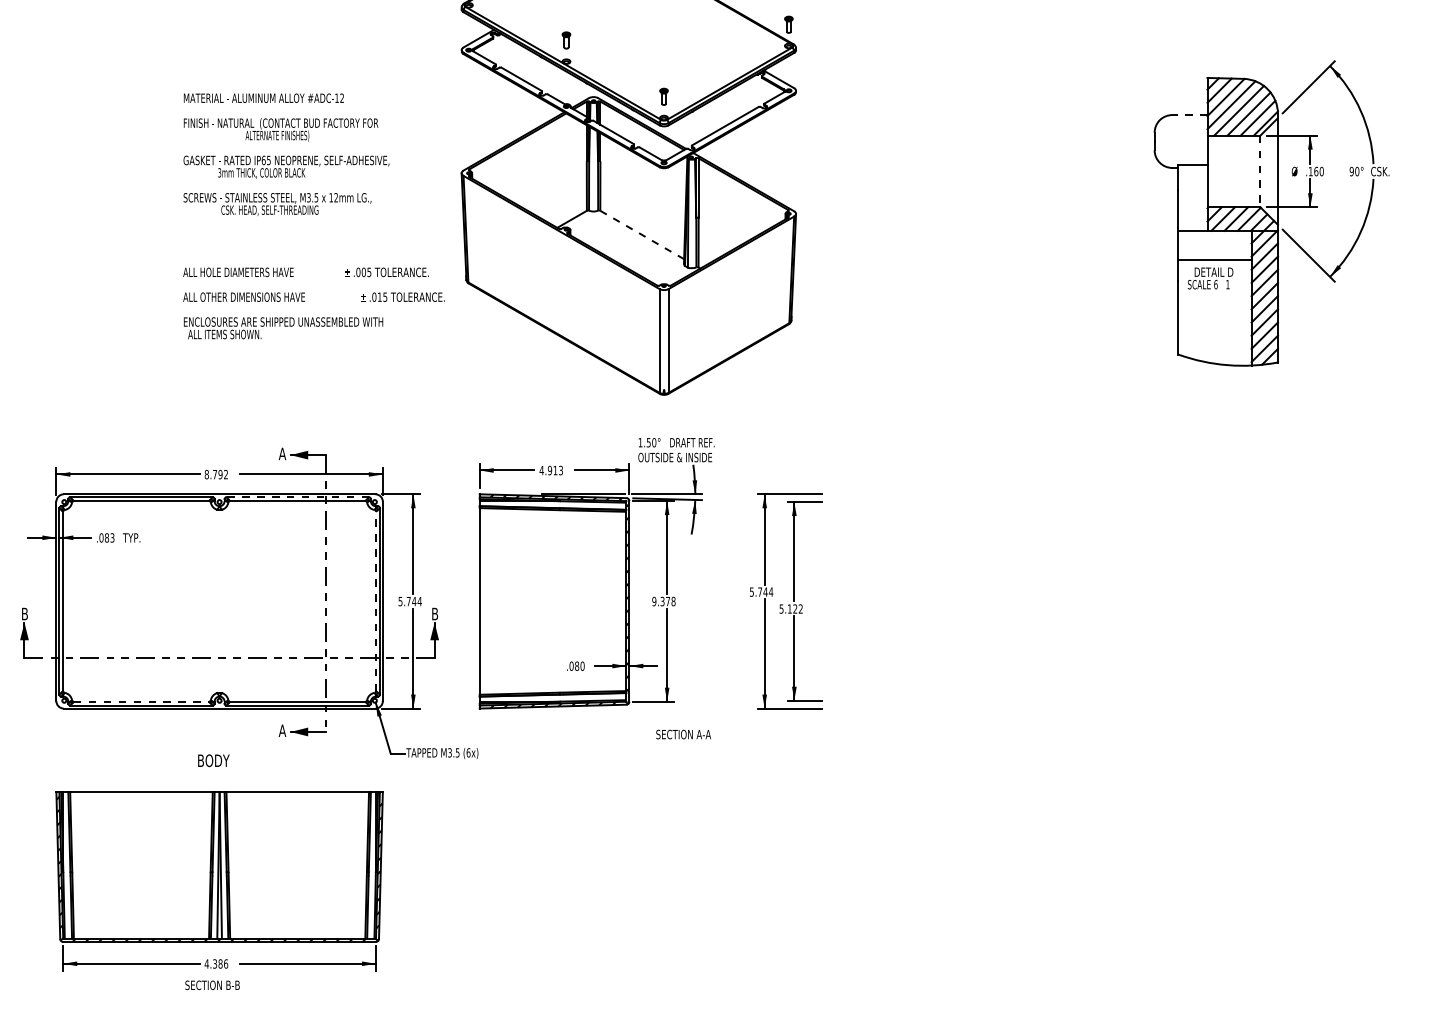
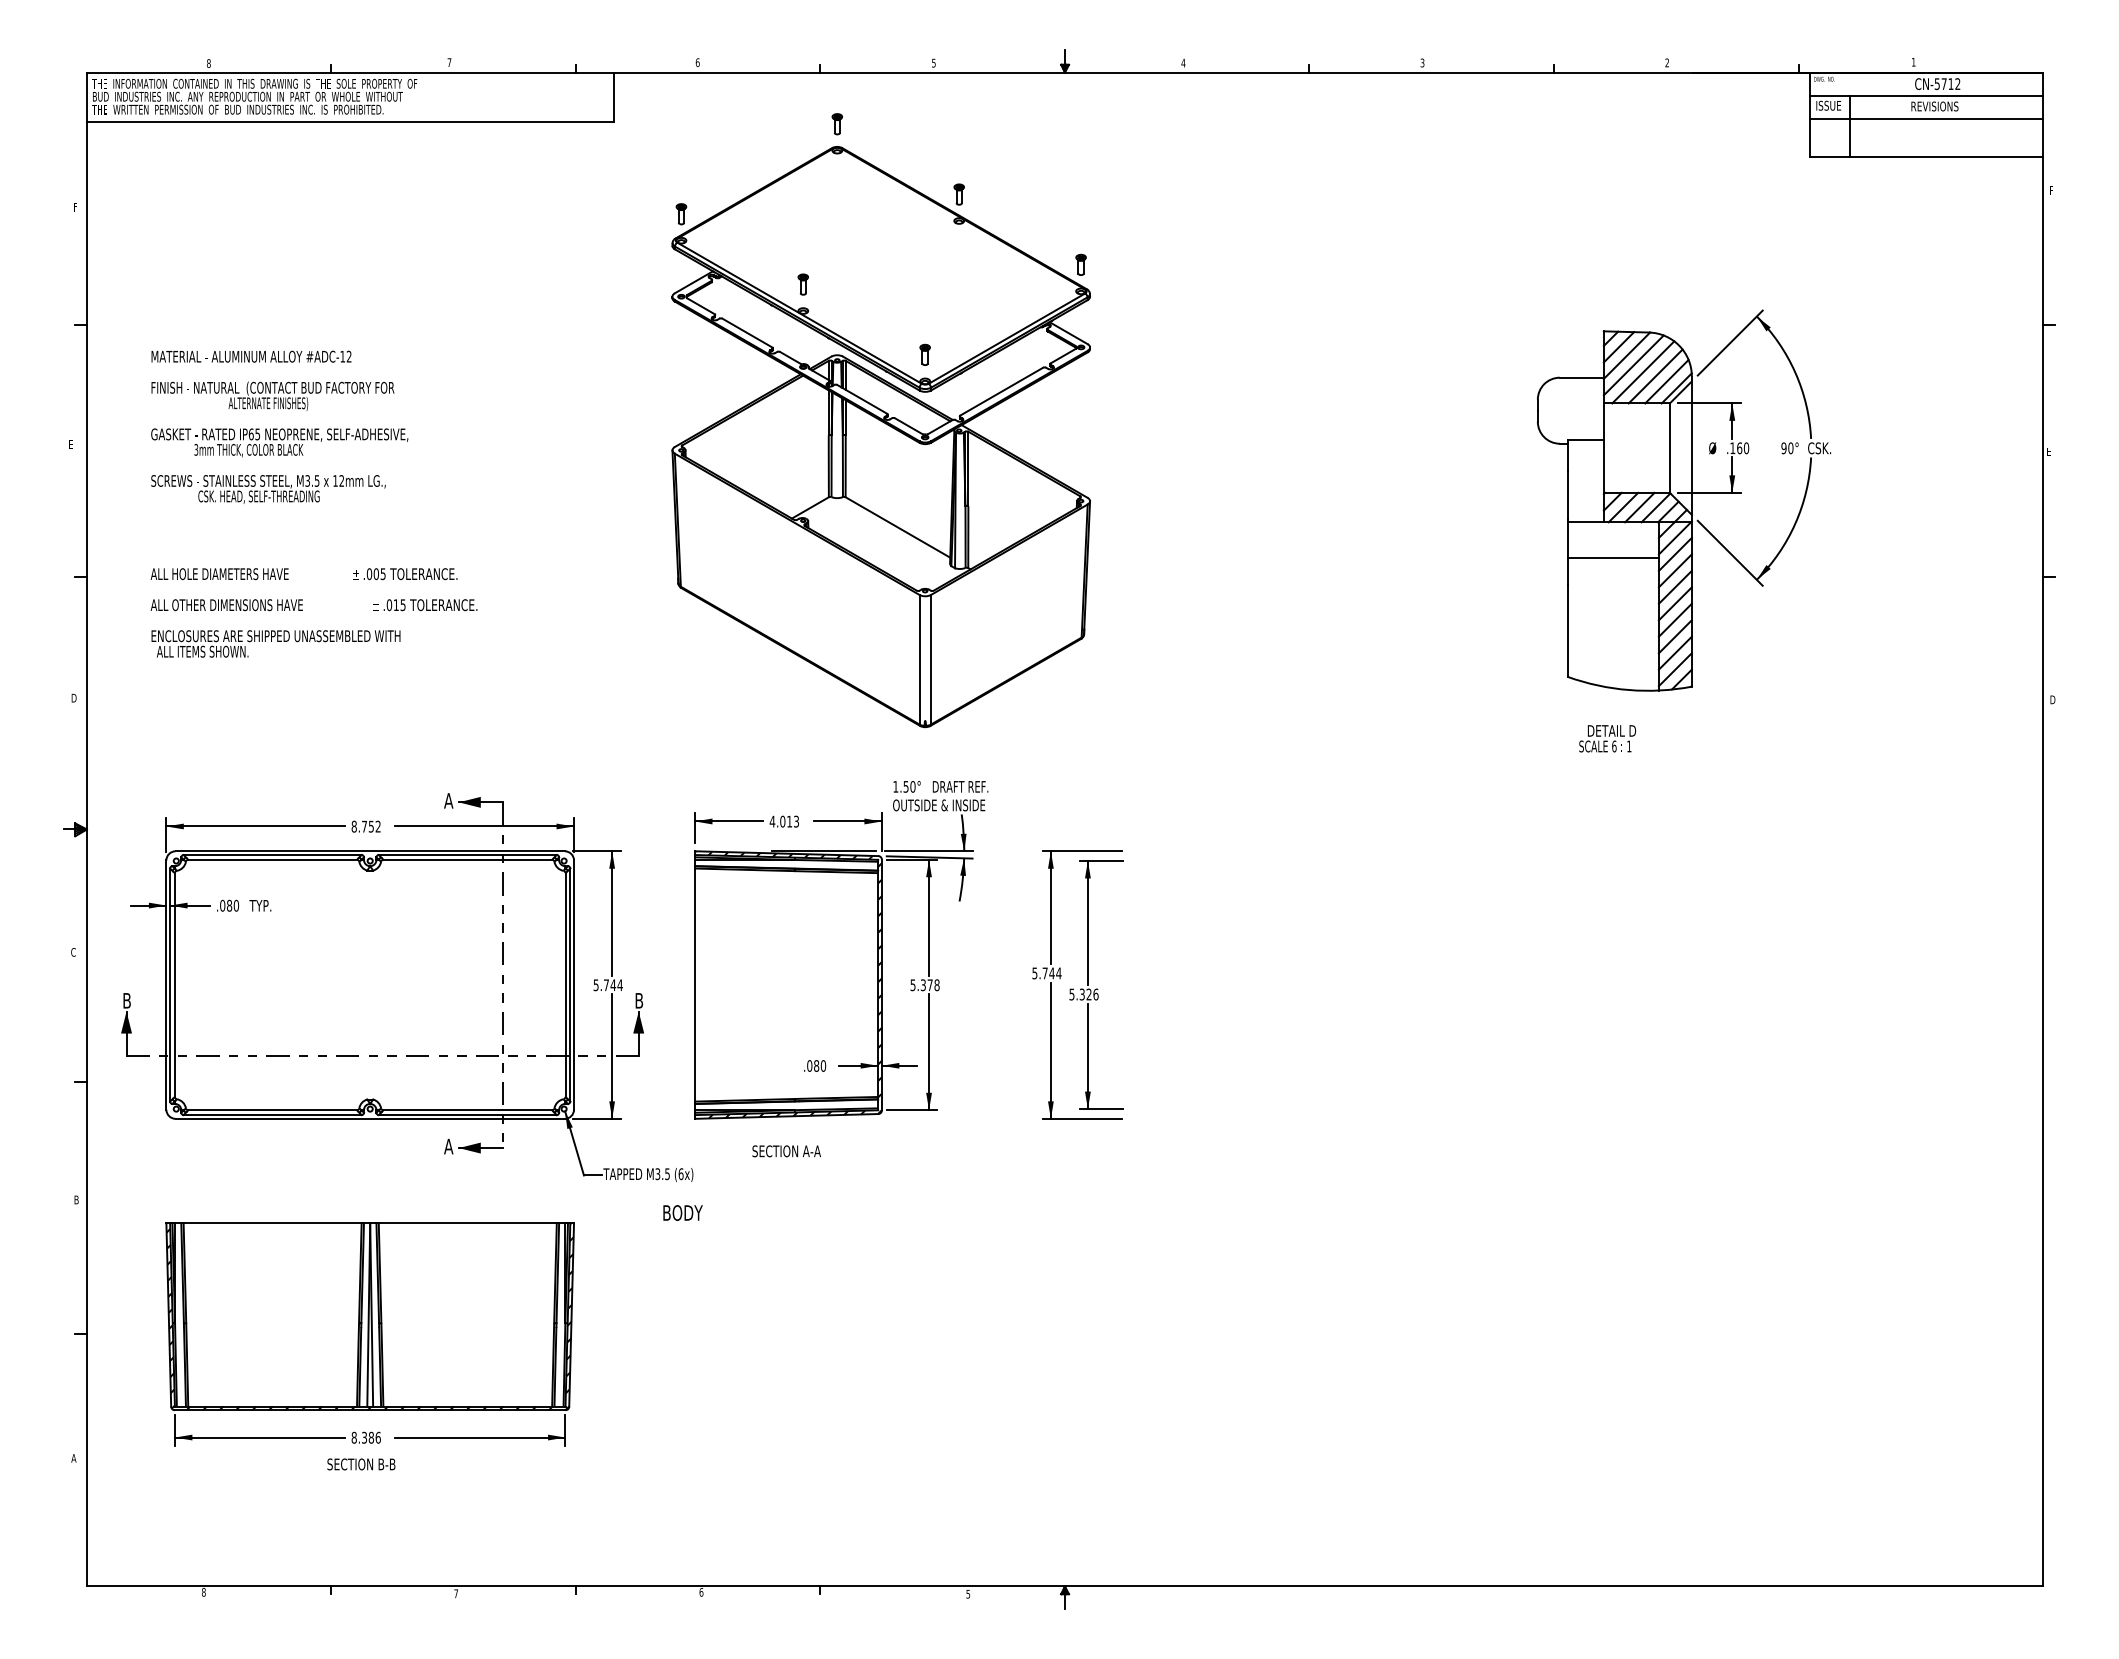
line: (1189, 114) -> (1581, 377), dashed -> solid
line: (1260, 171) -> (1669, 448), dashed -> solid
text: (313, 215) -> (313, 503), moved
line: (642, 235) -> (898, 527), dashed -> solid
text: (1210, 278) -> (1607, 738), moved
text: (549, 470) -> (782, 821), 4.913 -> 4.013
text: (219, 474) -> (370, 826), 8.792 -> 8.752
line: (297, 497) -> (467, 855), dashed -> solid
text: (112, 537) -> (236, 905), .083 -> .080
text: (653, 600) -> (912, 984), 9.378 -> 5.378
line: (376, 601) -> (565, 985), dashed -> solid
text: (794, 608) -> (1088, 994), 5.122 -> 5.326
line: (142, 701) -> (273, 1110), dashed -> solid
text: (683, 734) -> (786, 1151), moved
text: (213, 760) -> (682, 1212), moved
text: (207, 963) -> (354, 1437), 4.386 -> 8.386

